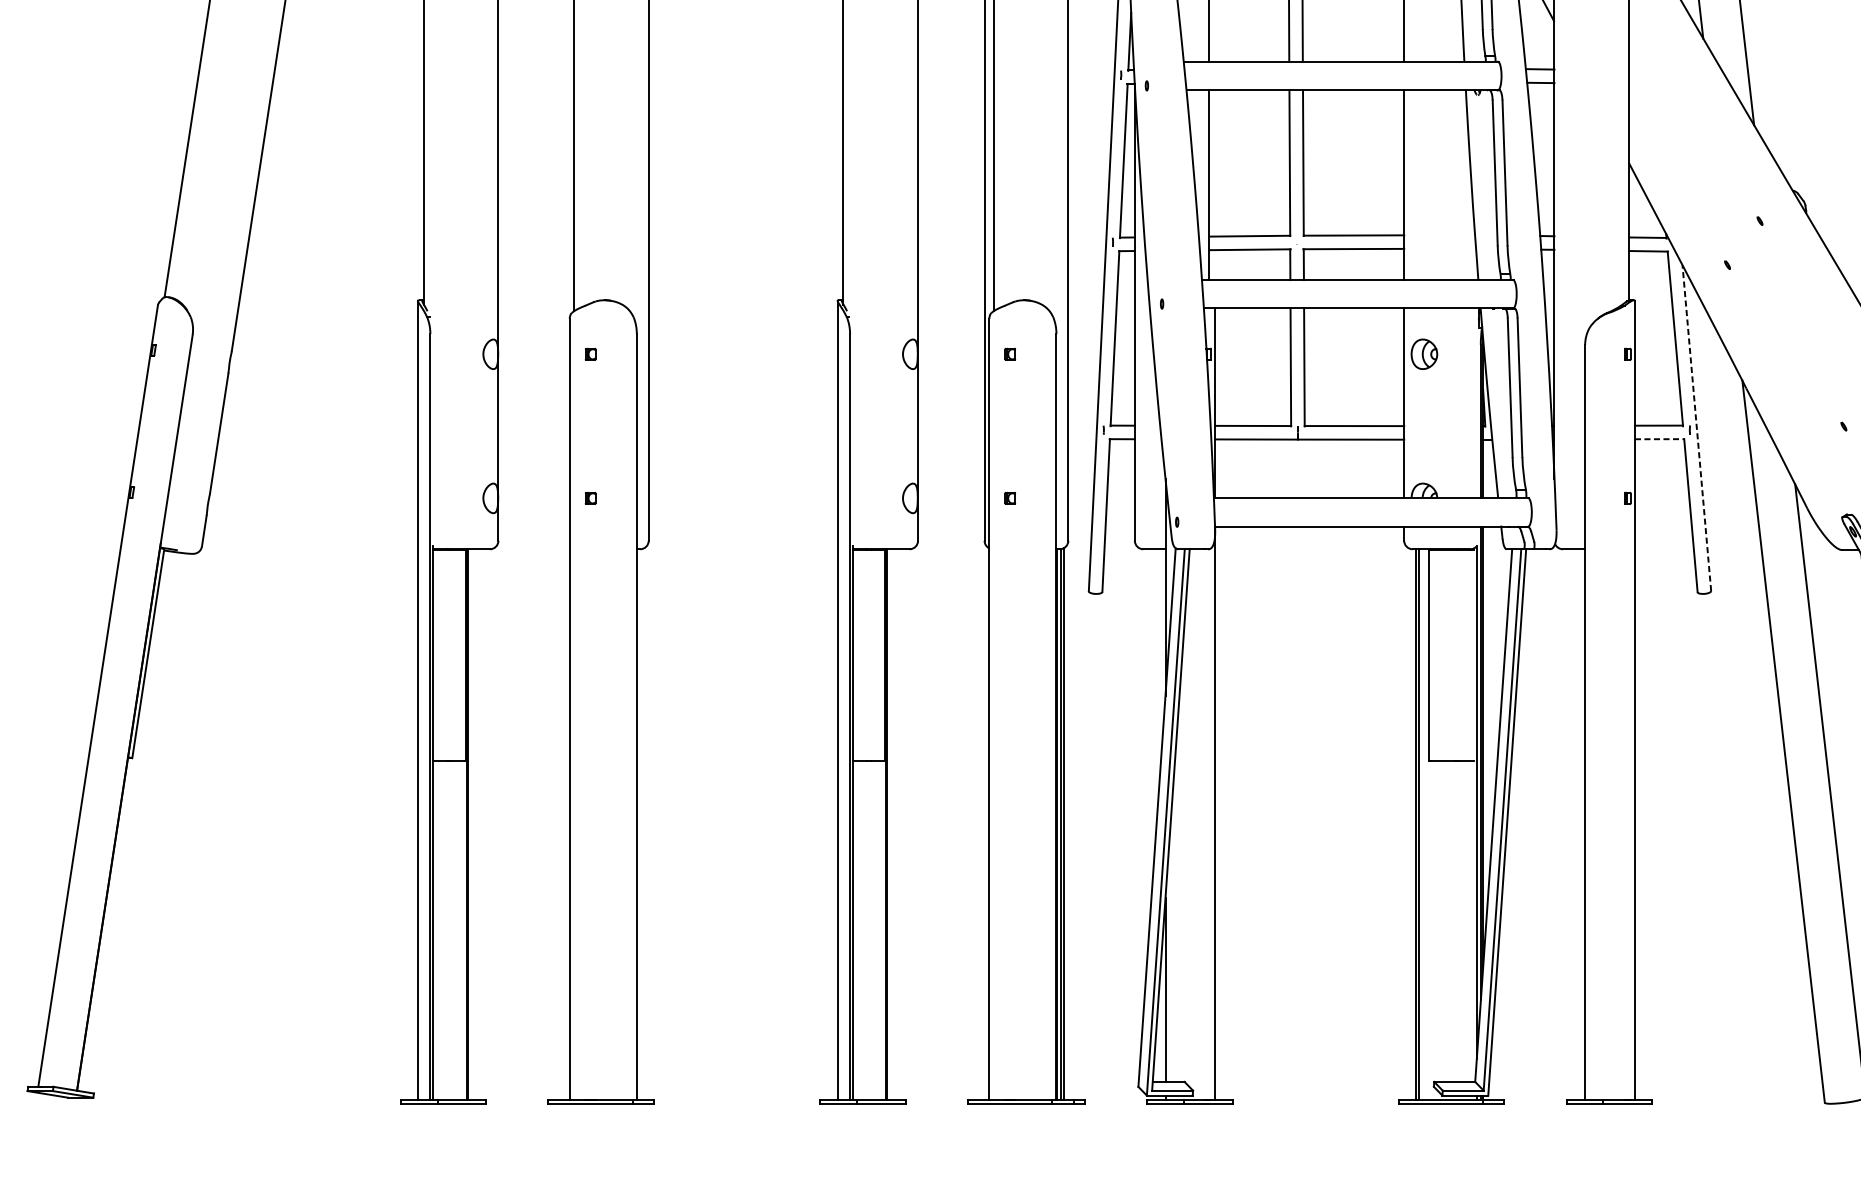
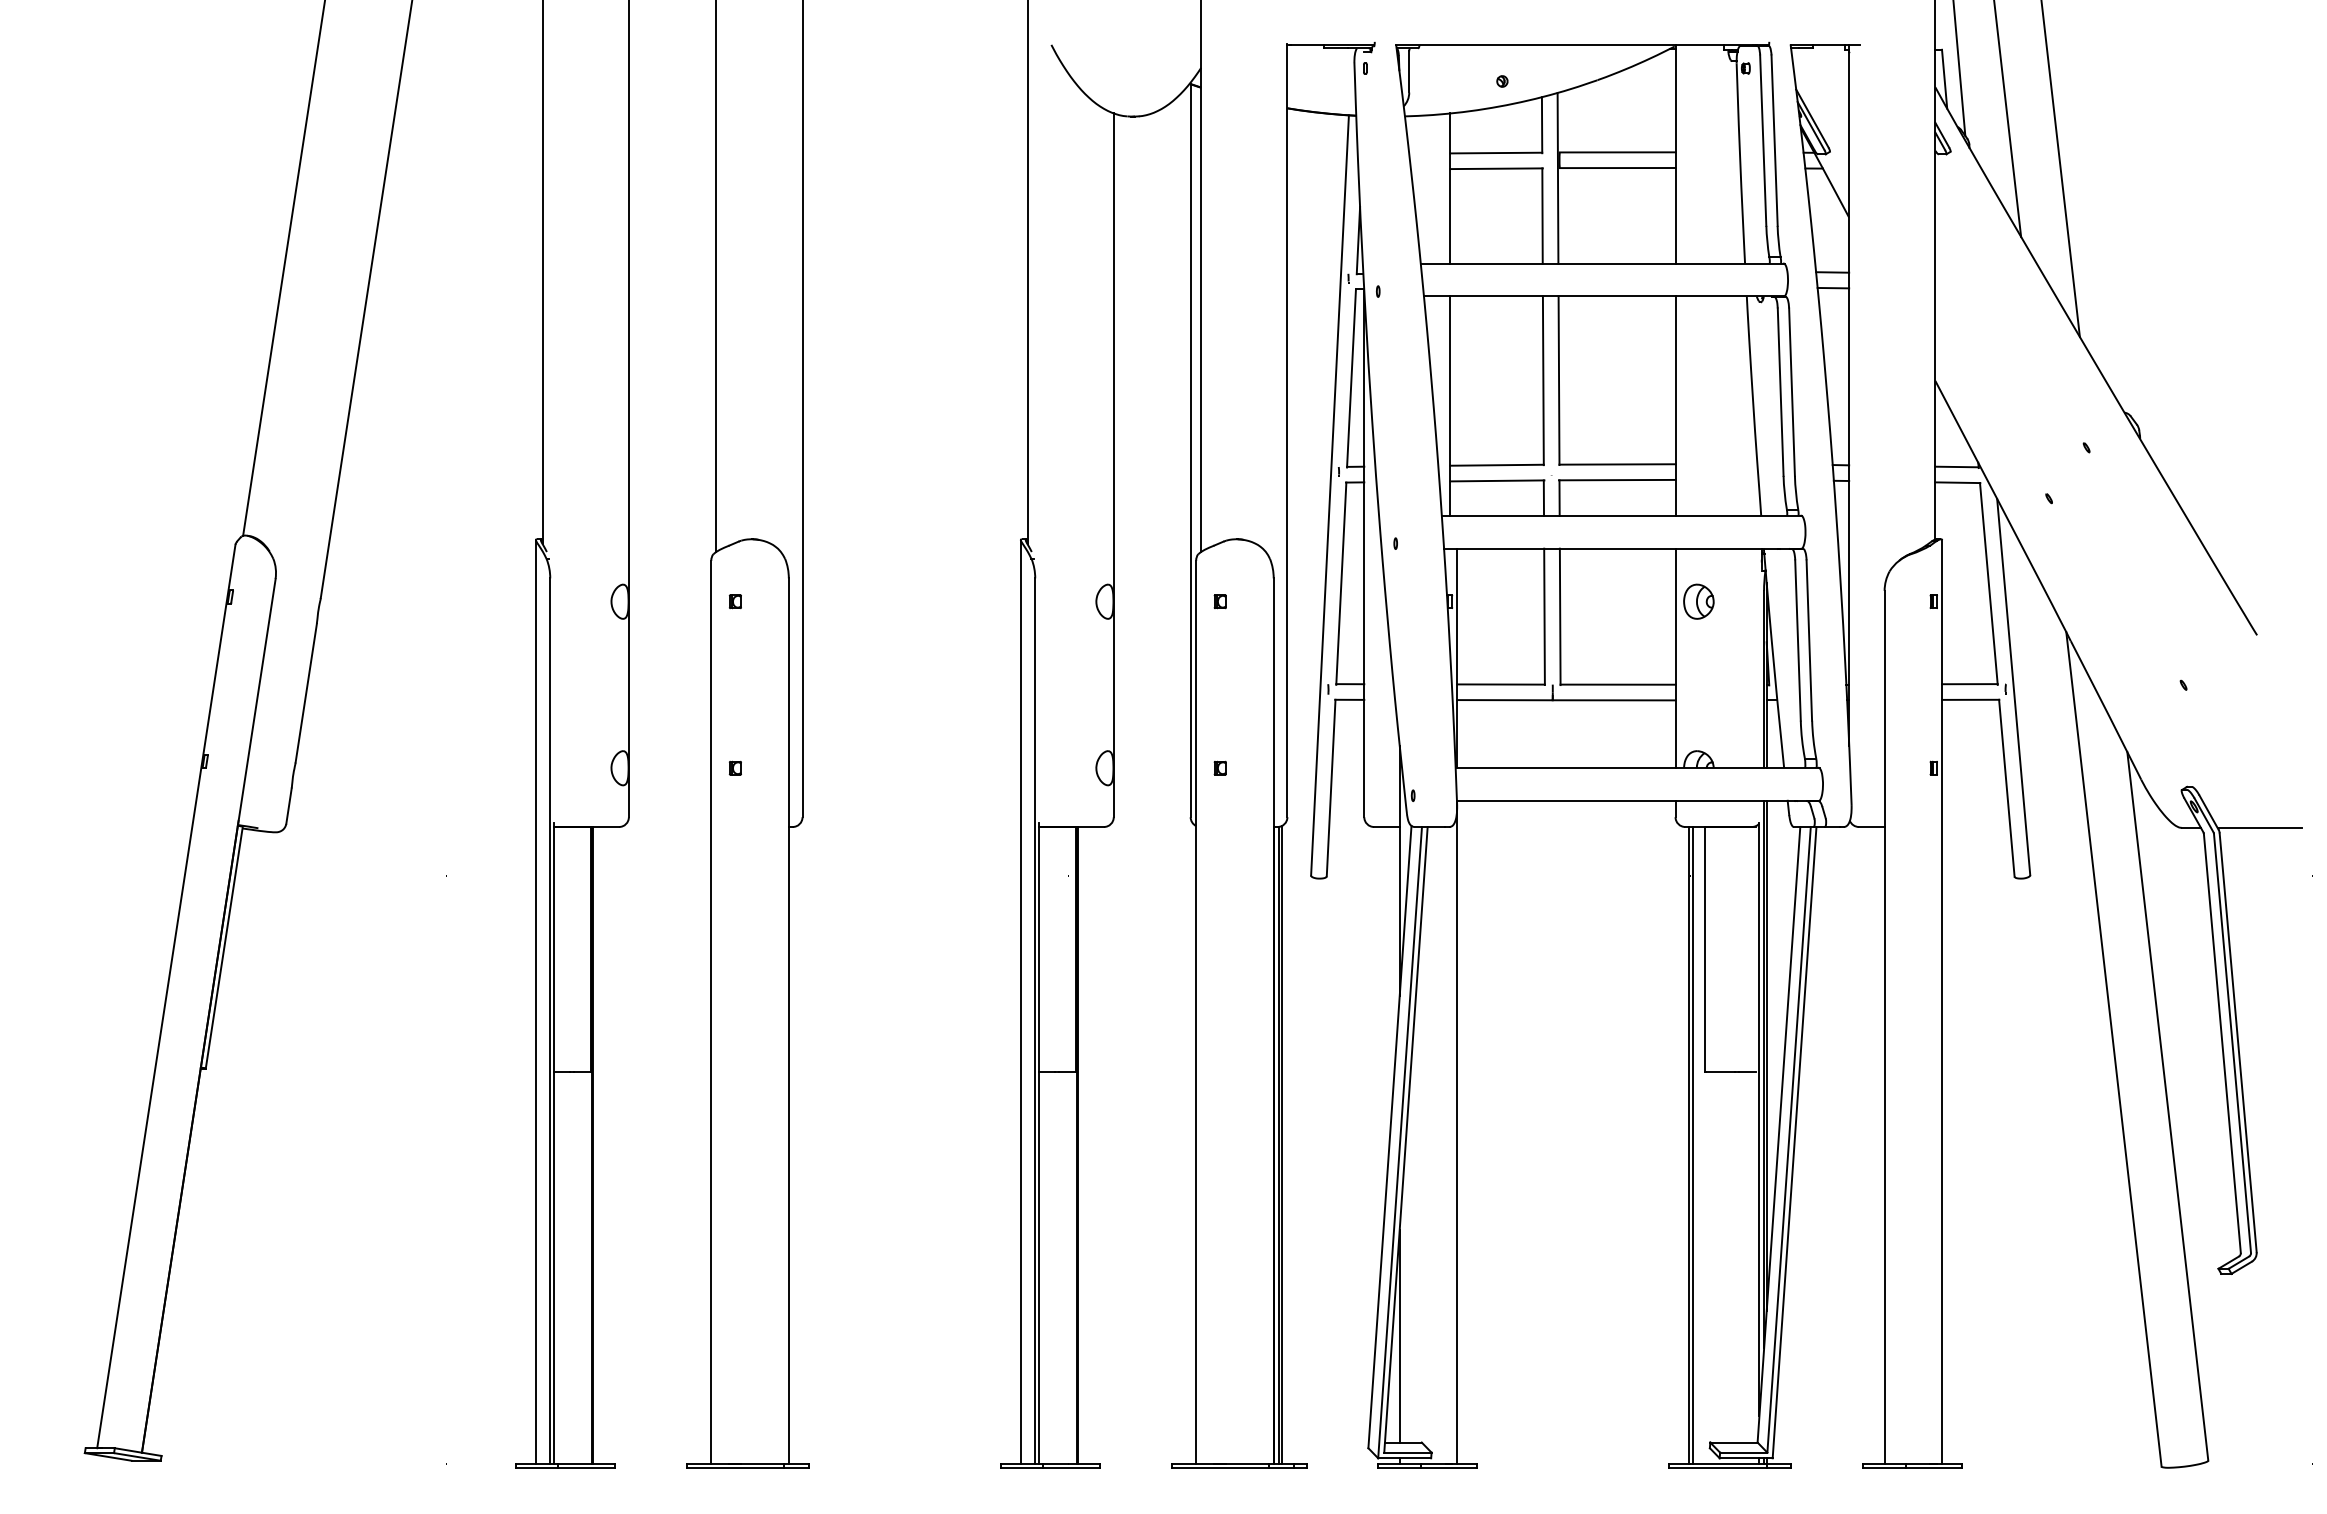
line: (1696, 428) -> (2013, 687), dashed -> solid
line: (1659, 438) -> (1970, 699), dashed -> solid

